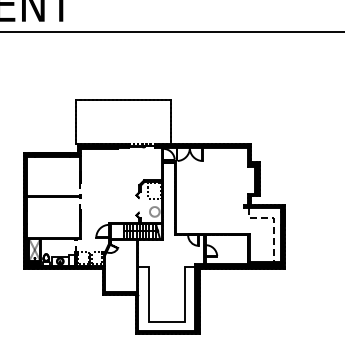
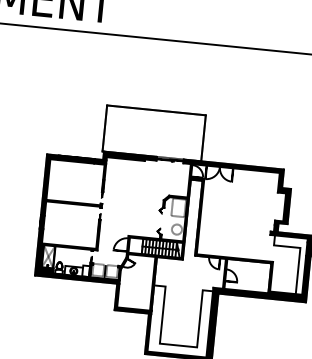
line: (274, 221) -> (300, 251), dashed -> solid

